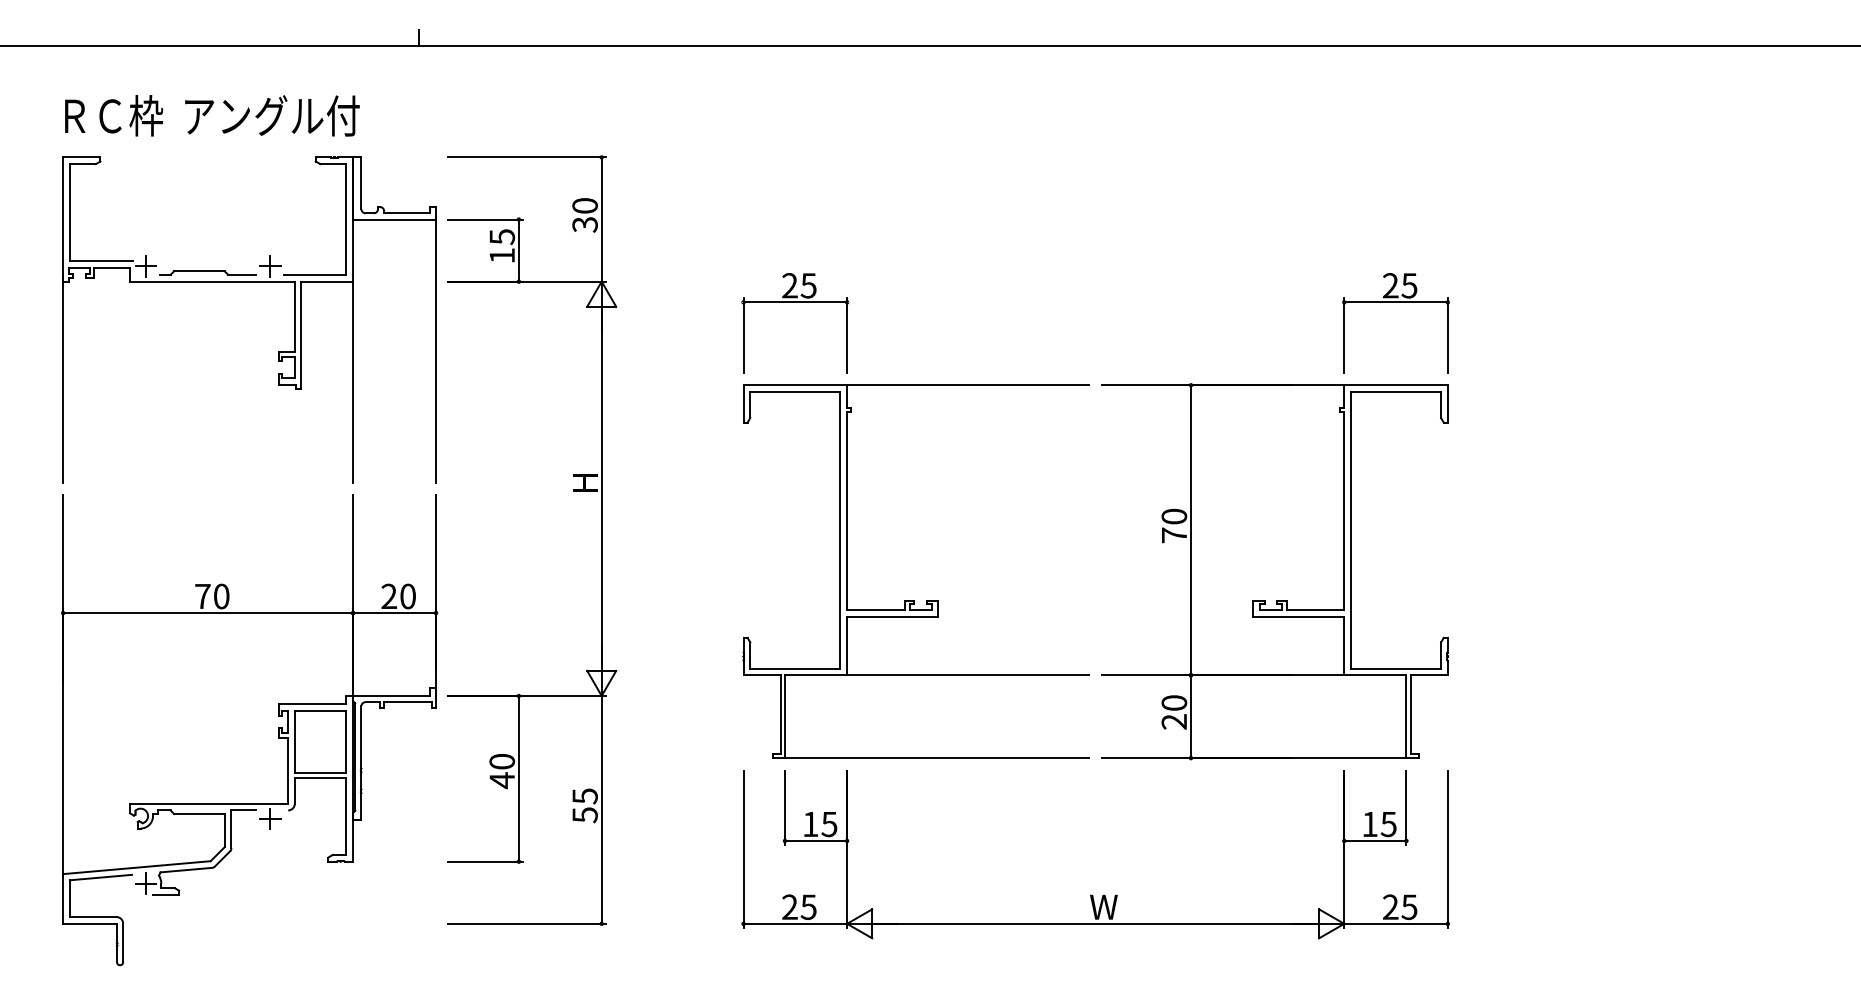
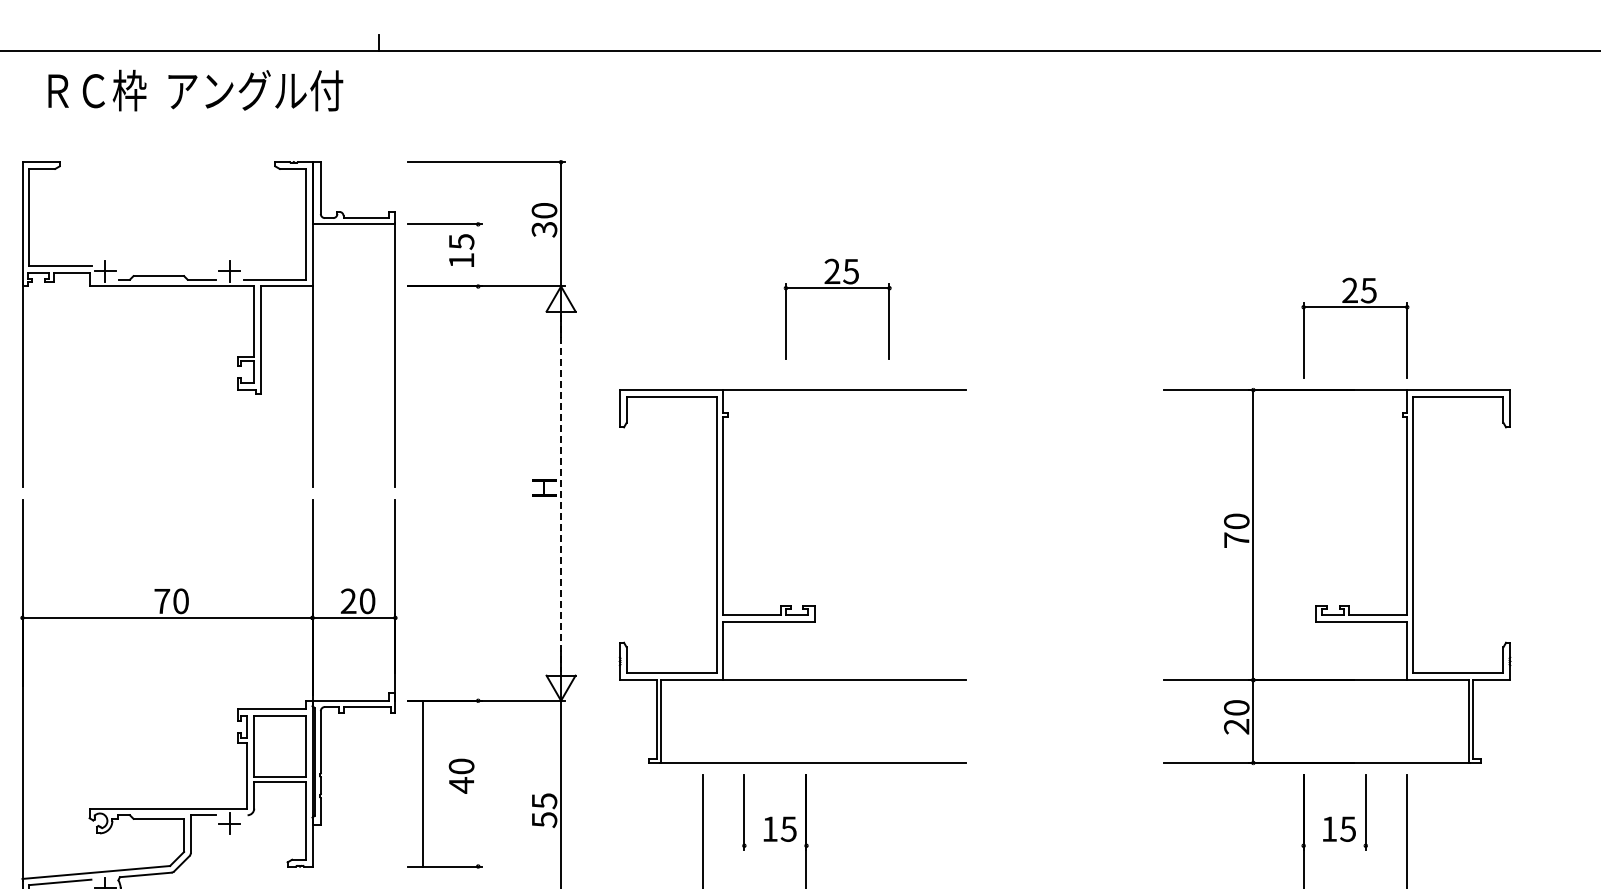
text: (212, 115) -> (195, 90), moved
line: (518, 250) -> (477, 255), removed
part: (795, 302) -> (837, 288), moved
line: (601, 489) -> (560, 494), solid -> dashed
part: (1274, 571) -> (1336, 576), moved
part: (914, 600) -> (790, 605), moved
line: (518, 778) -> (422, 783), moved
line: (815, 840) -> (774, 845), removed
line: (1375, 840) -> (1334, 845), removed

